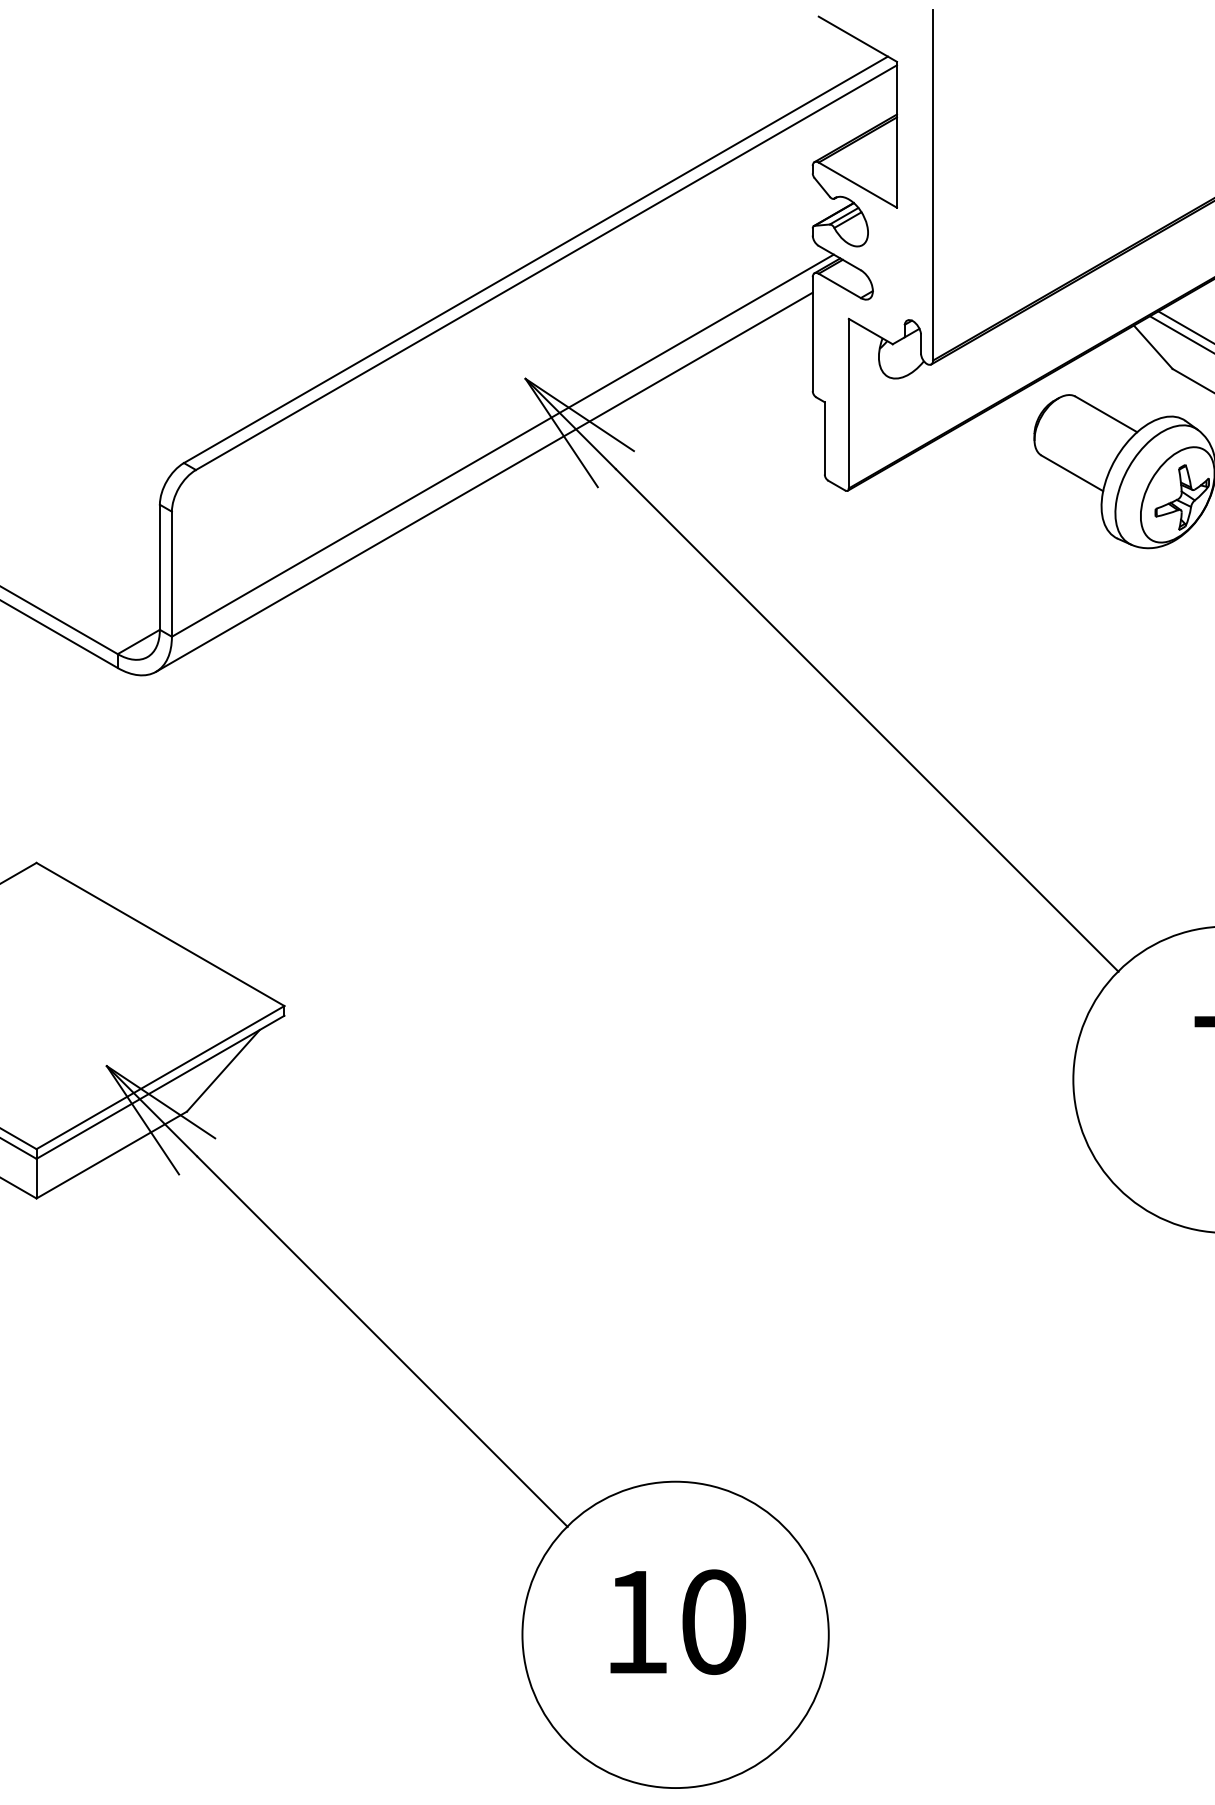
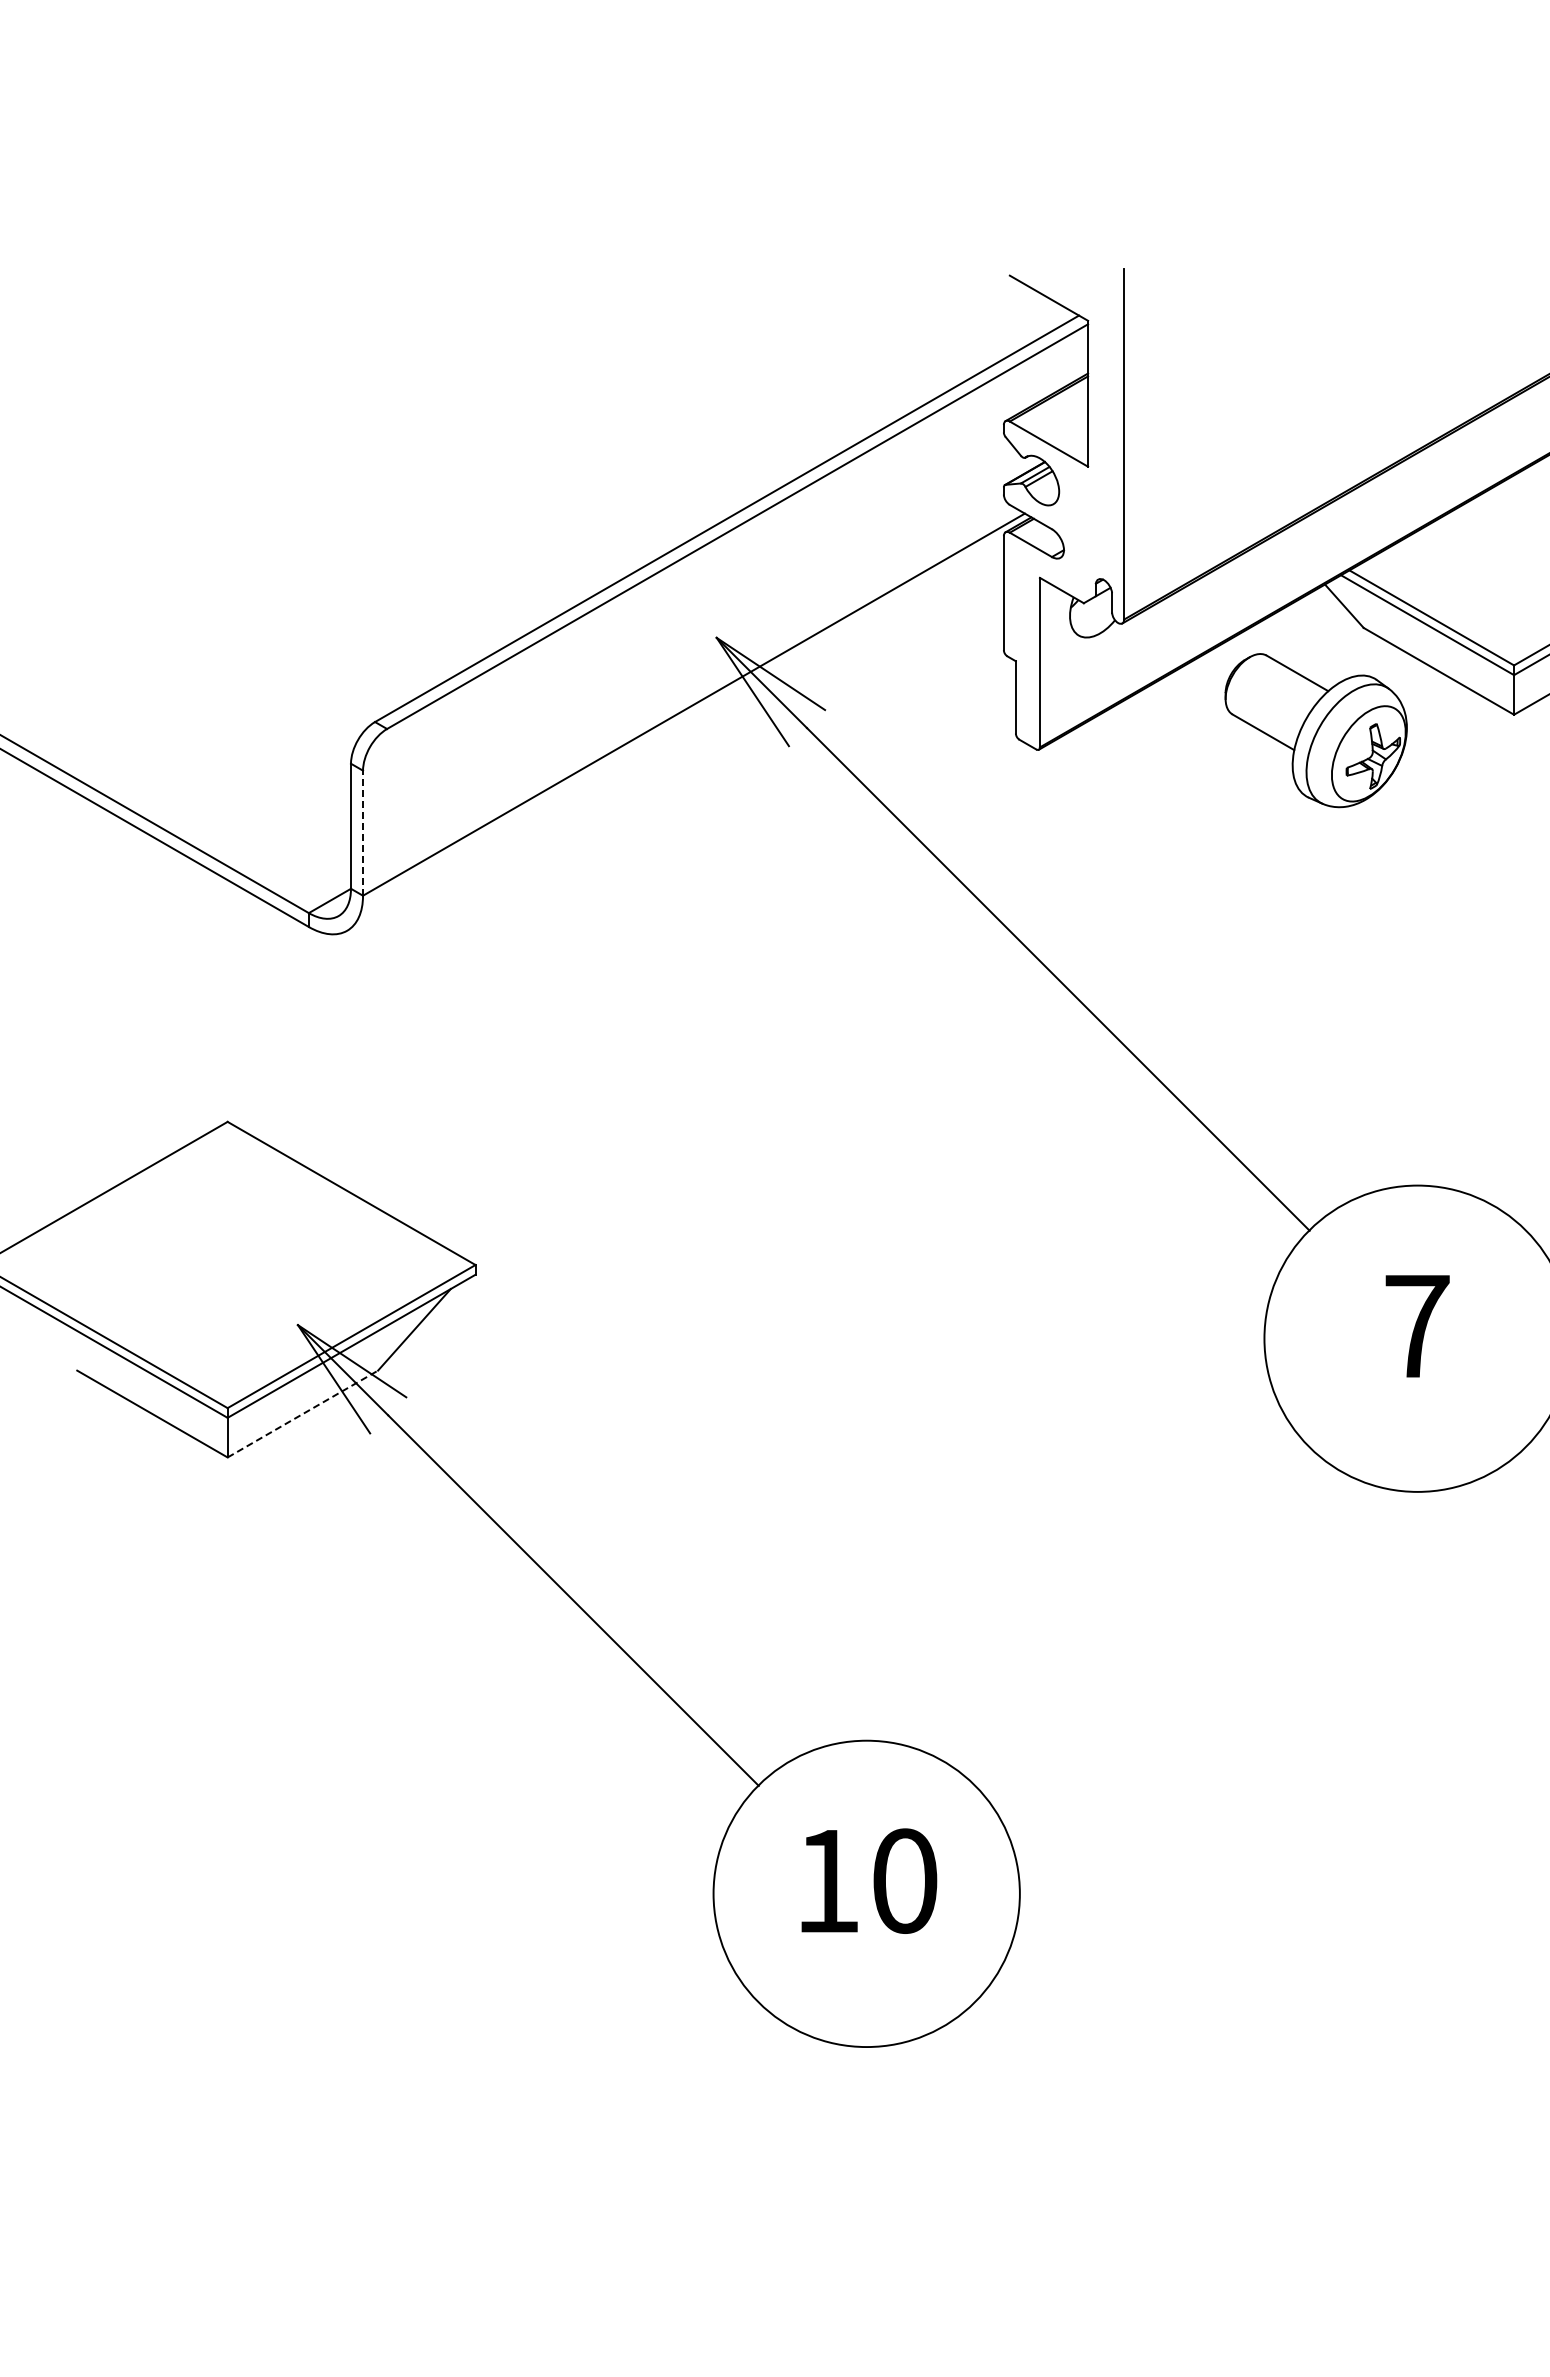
line: (484, 481) -> (675, 740), removed
line: (172, 574) -> (363, 833), solid -> dashed
line: (111, 1155) -> (302, 1414), solid -> dashed

